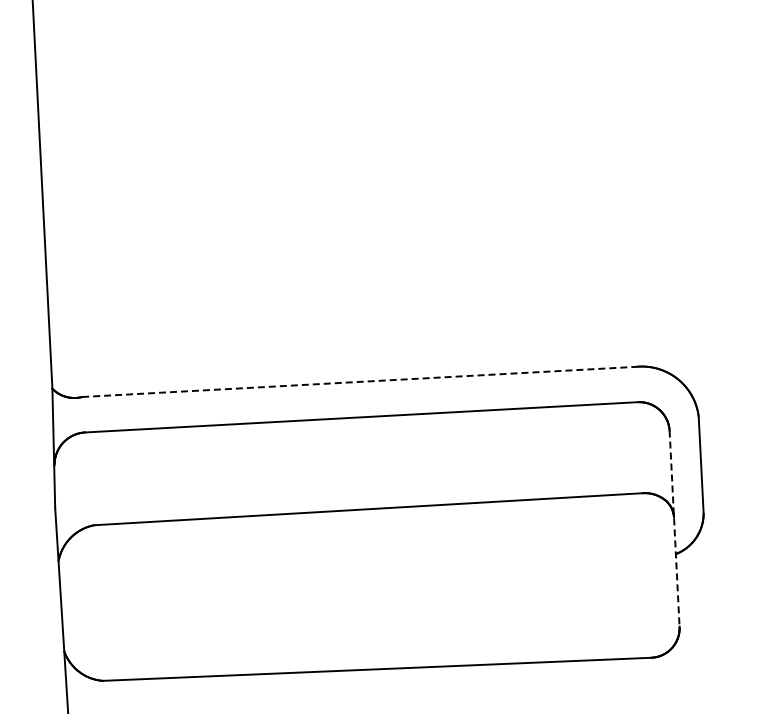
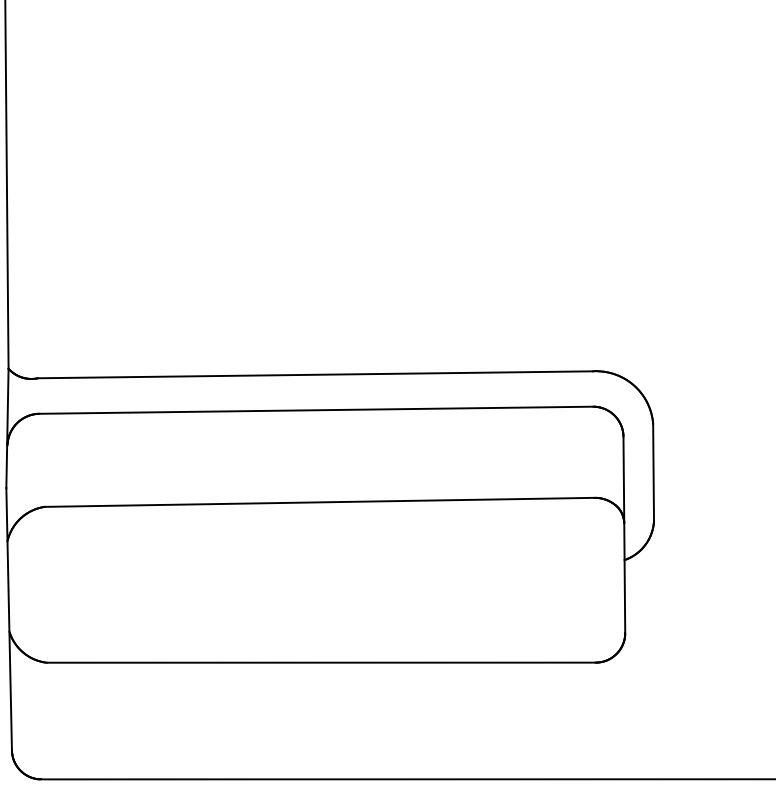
line: (359, 381) -> (315, 374), dashed -> solid
line: (674, 529) -> (624, 535), dashed -> solid

